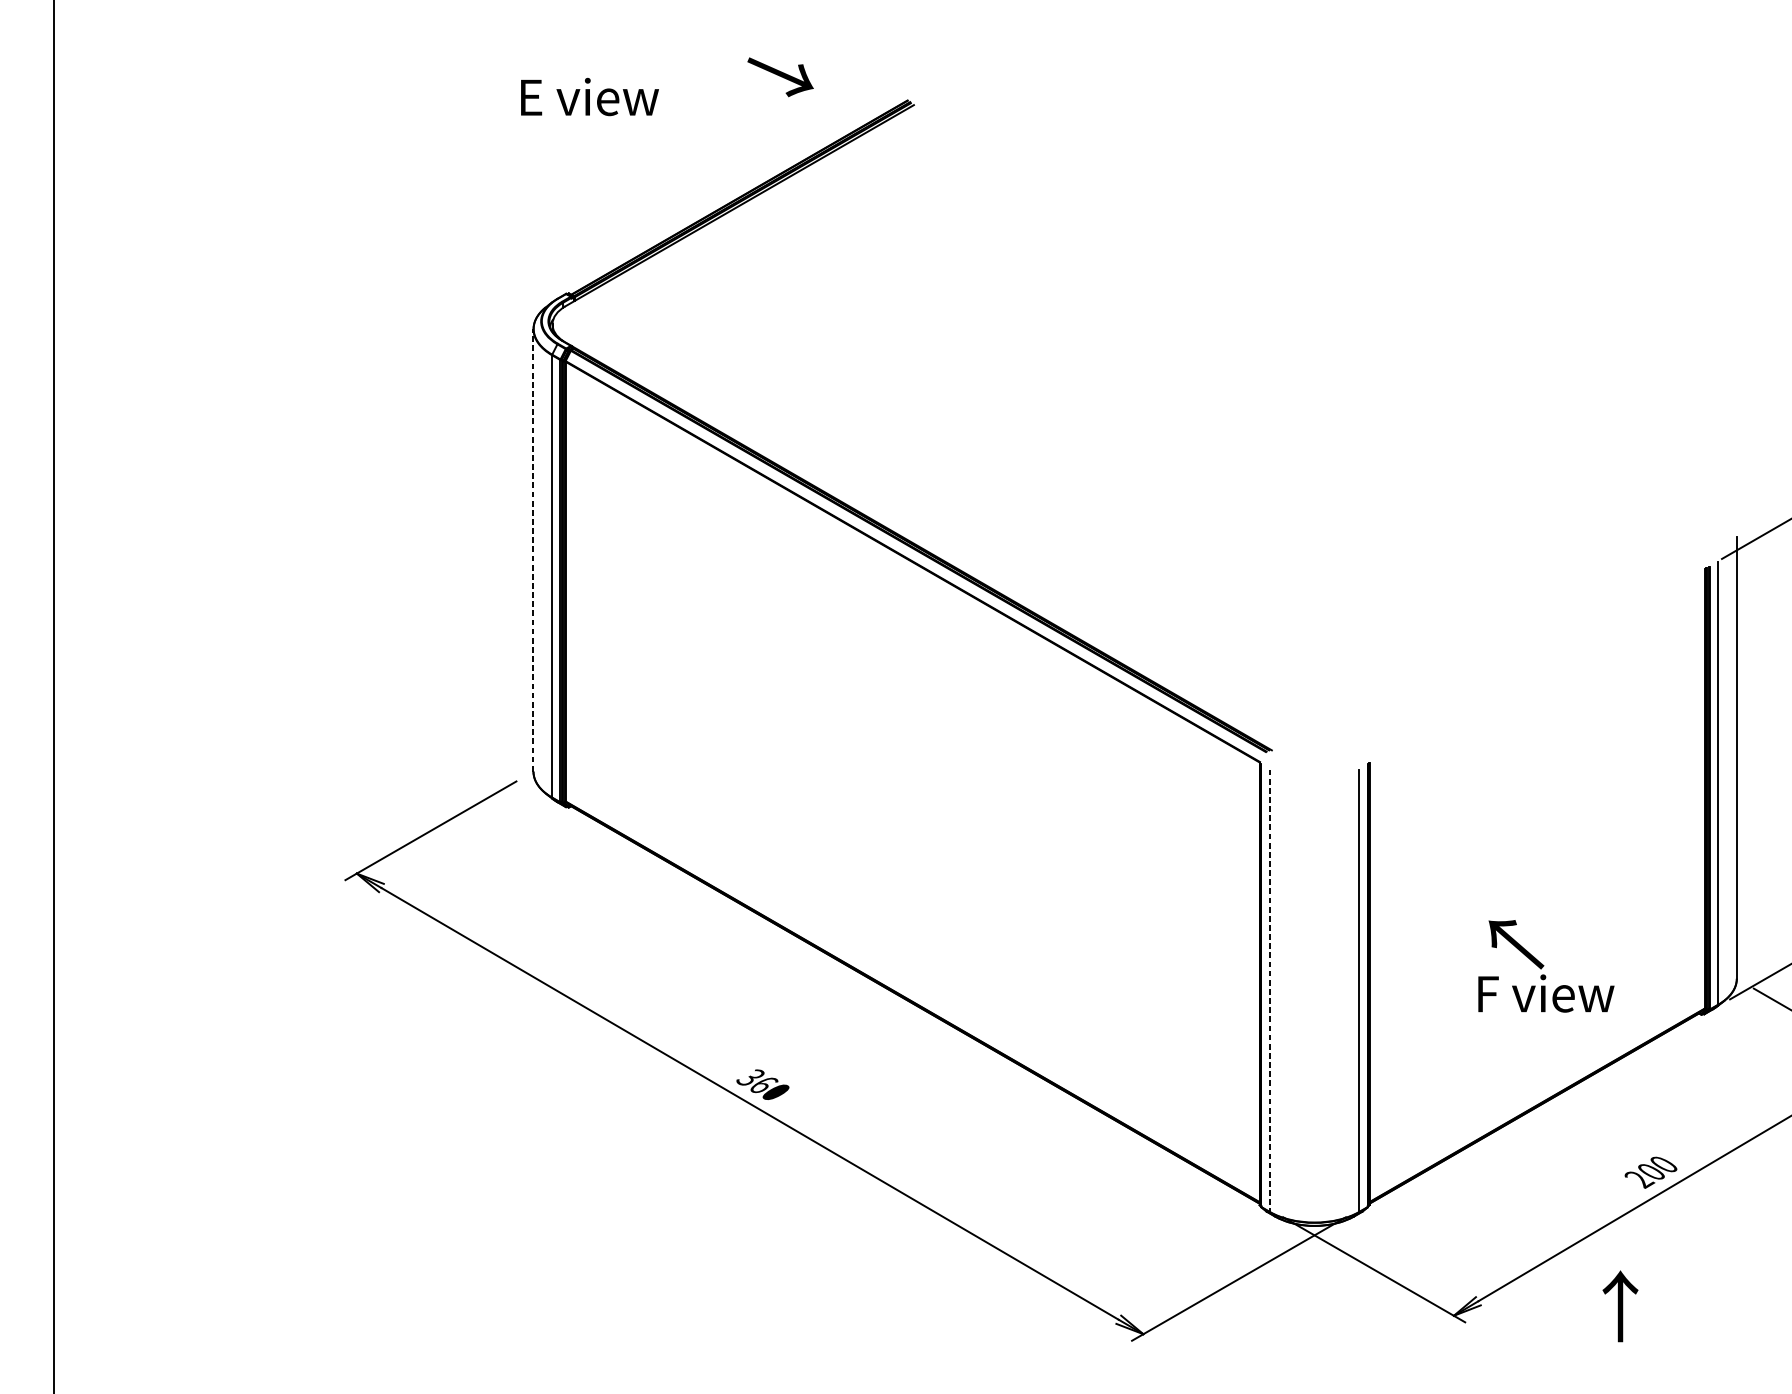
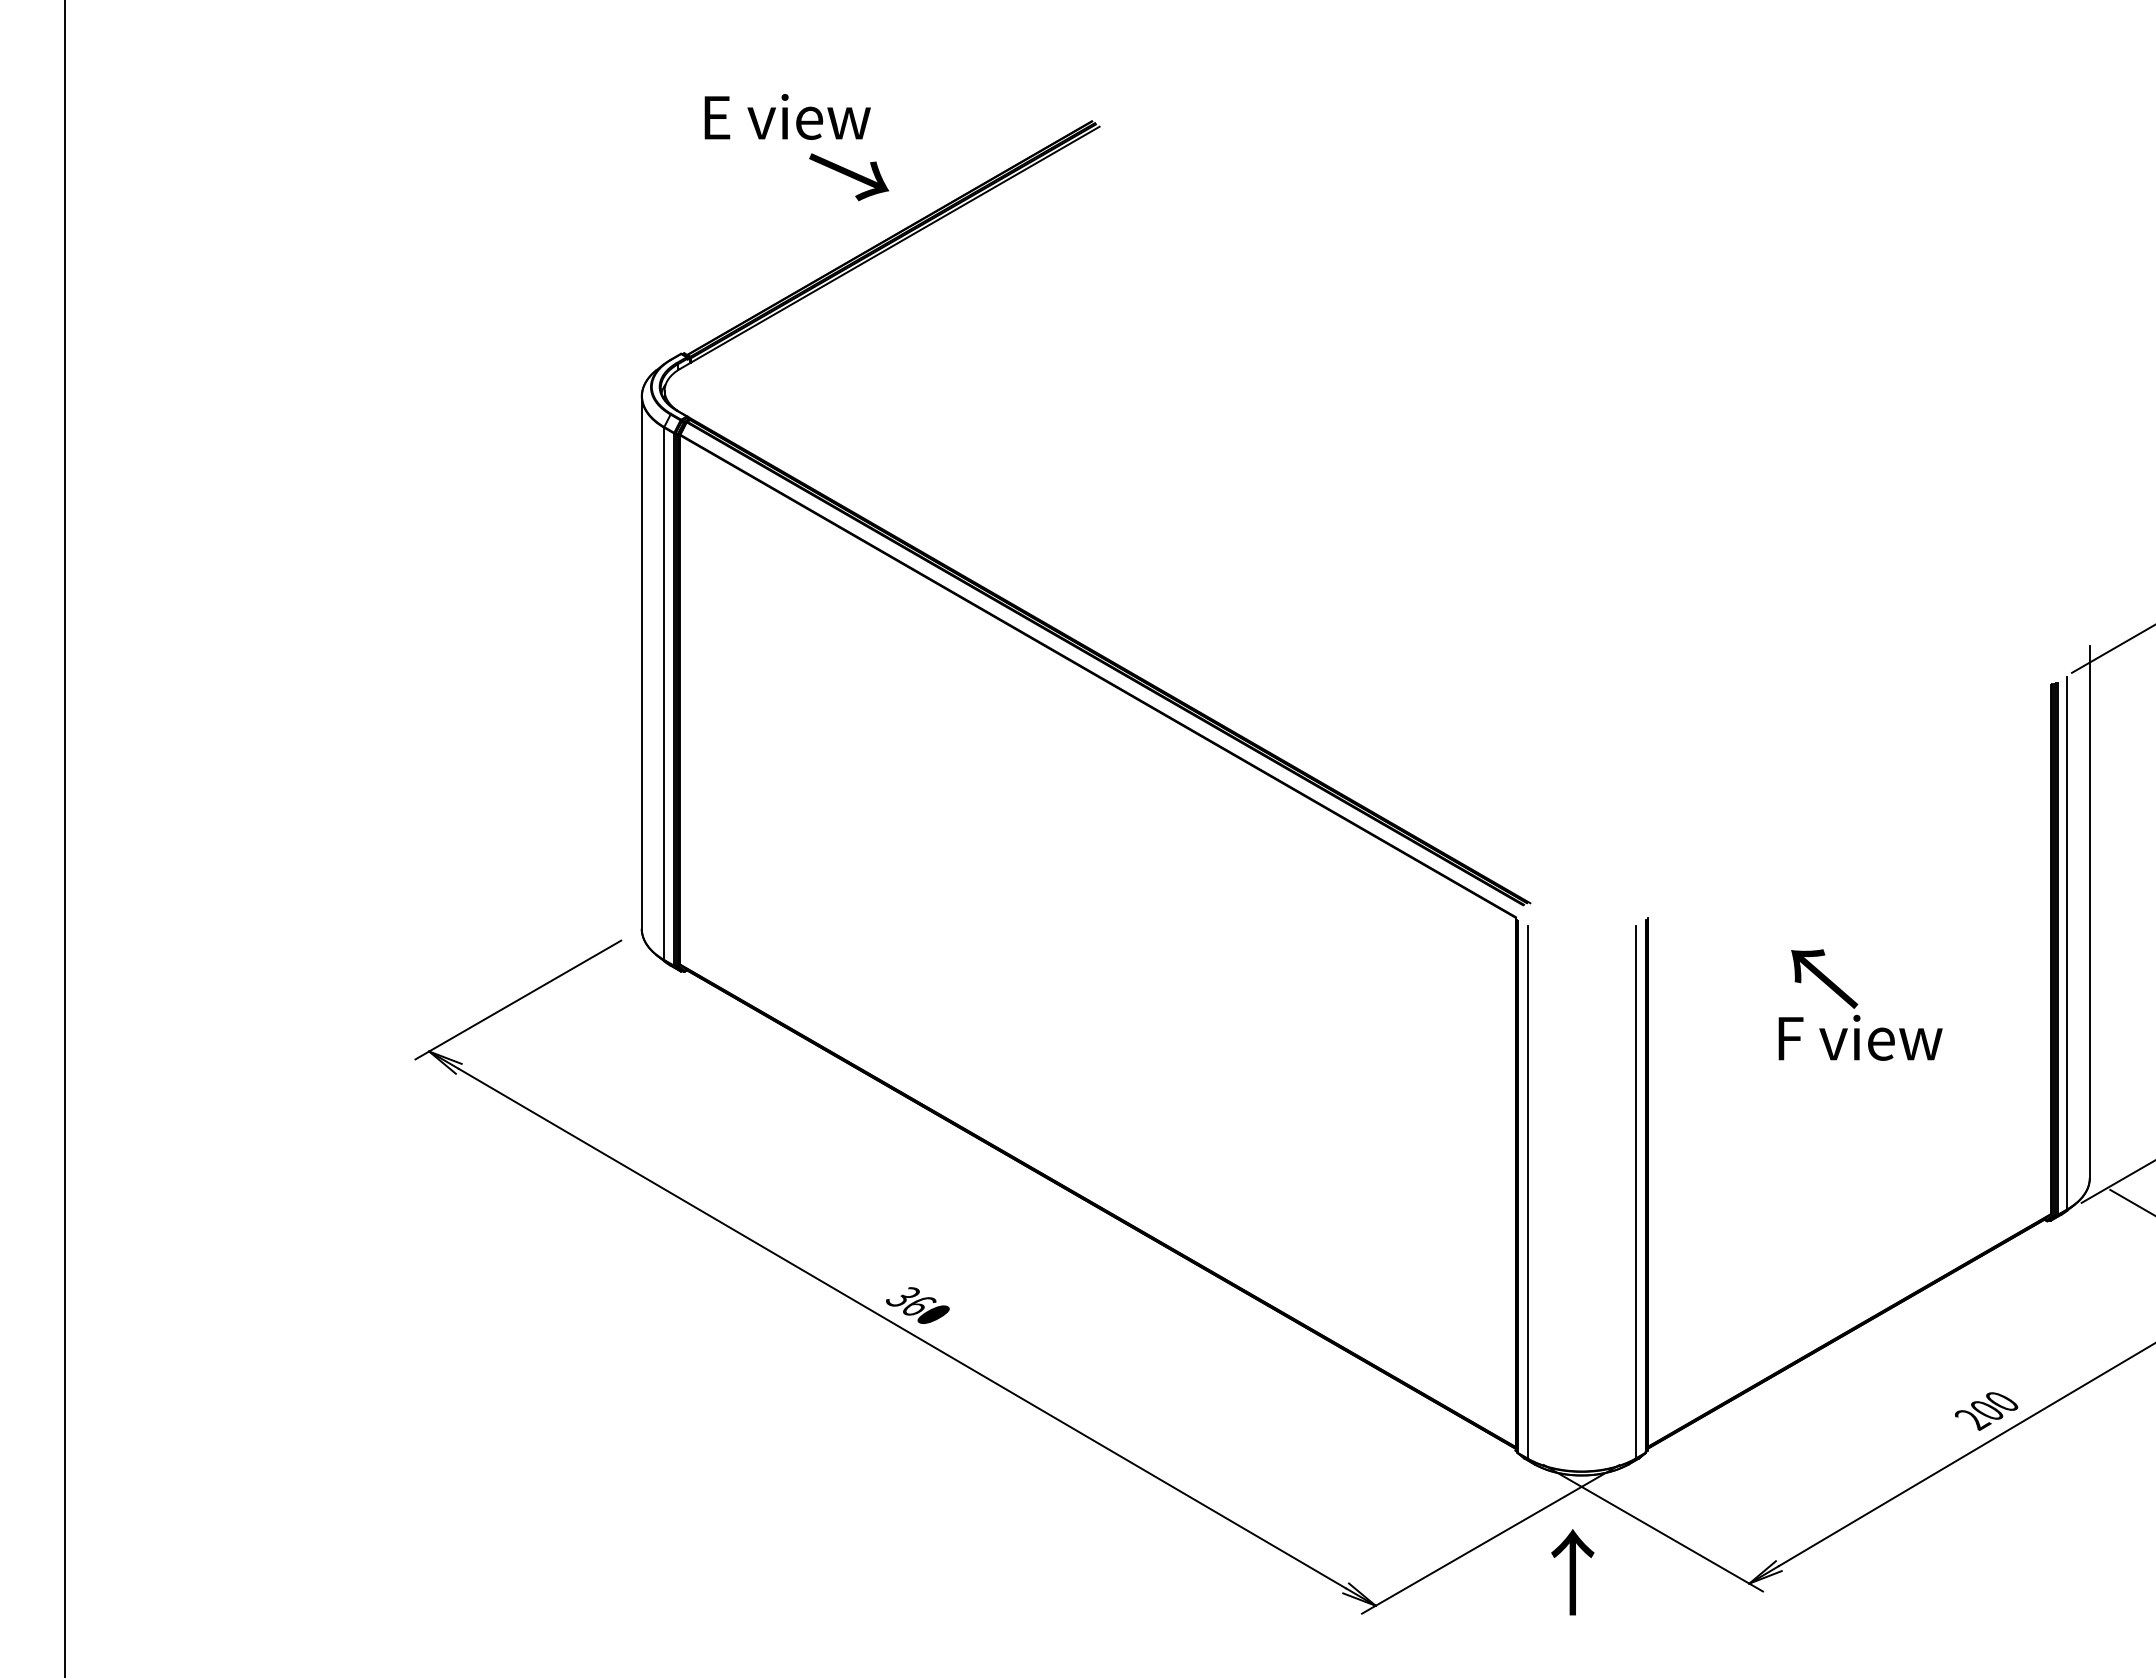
text: (780, 77) -> (849, 177), moved
text: (589, 96) -> (787, 116), moved
line: (533, 550) -> (641, 662), dashed -> solid
text: (1546, 965) -> (1860, 1004), moved
line: (1269, 990) -> (1527, 1192), dashed -> solid
text: (1620, 1306) -> (1572, 1572), moved

